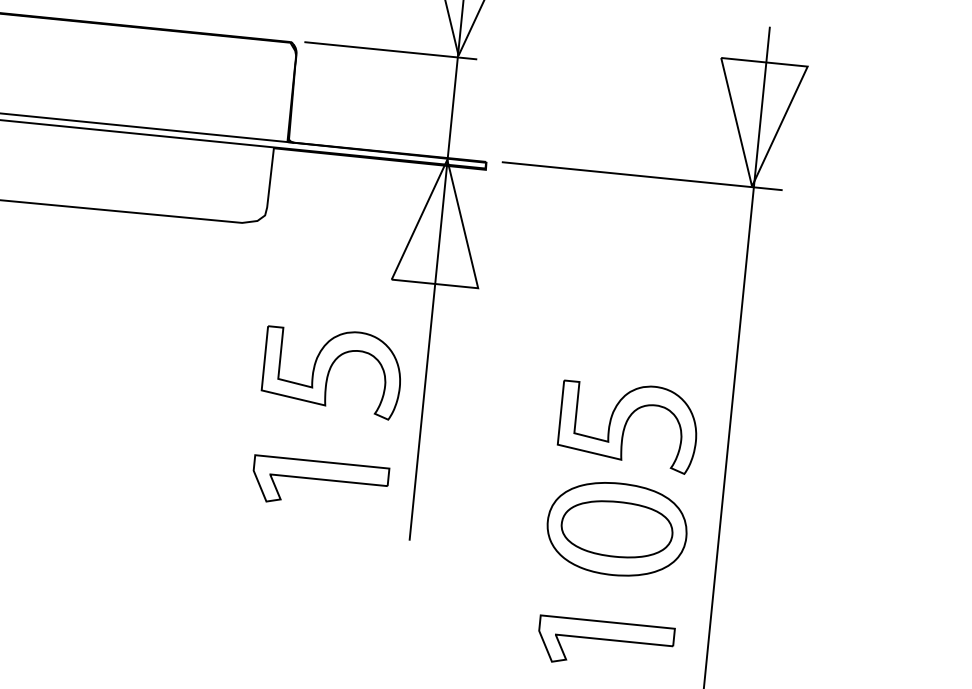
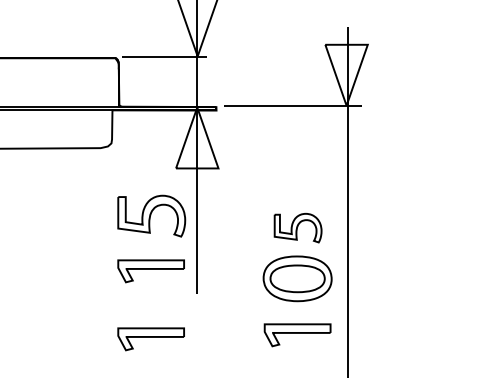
part: (627, 424) -> (297, 227), size x0.7
part: (304, 623) -> (150, 339), added

